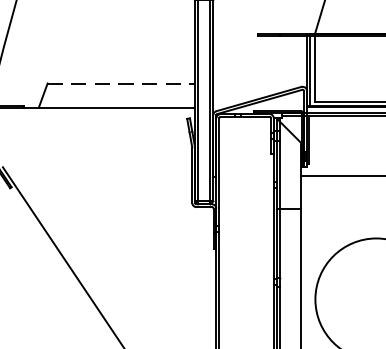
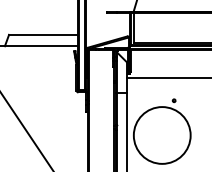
line: (121, 82) -> (43, 34), dashed -> solid

